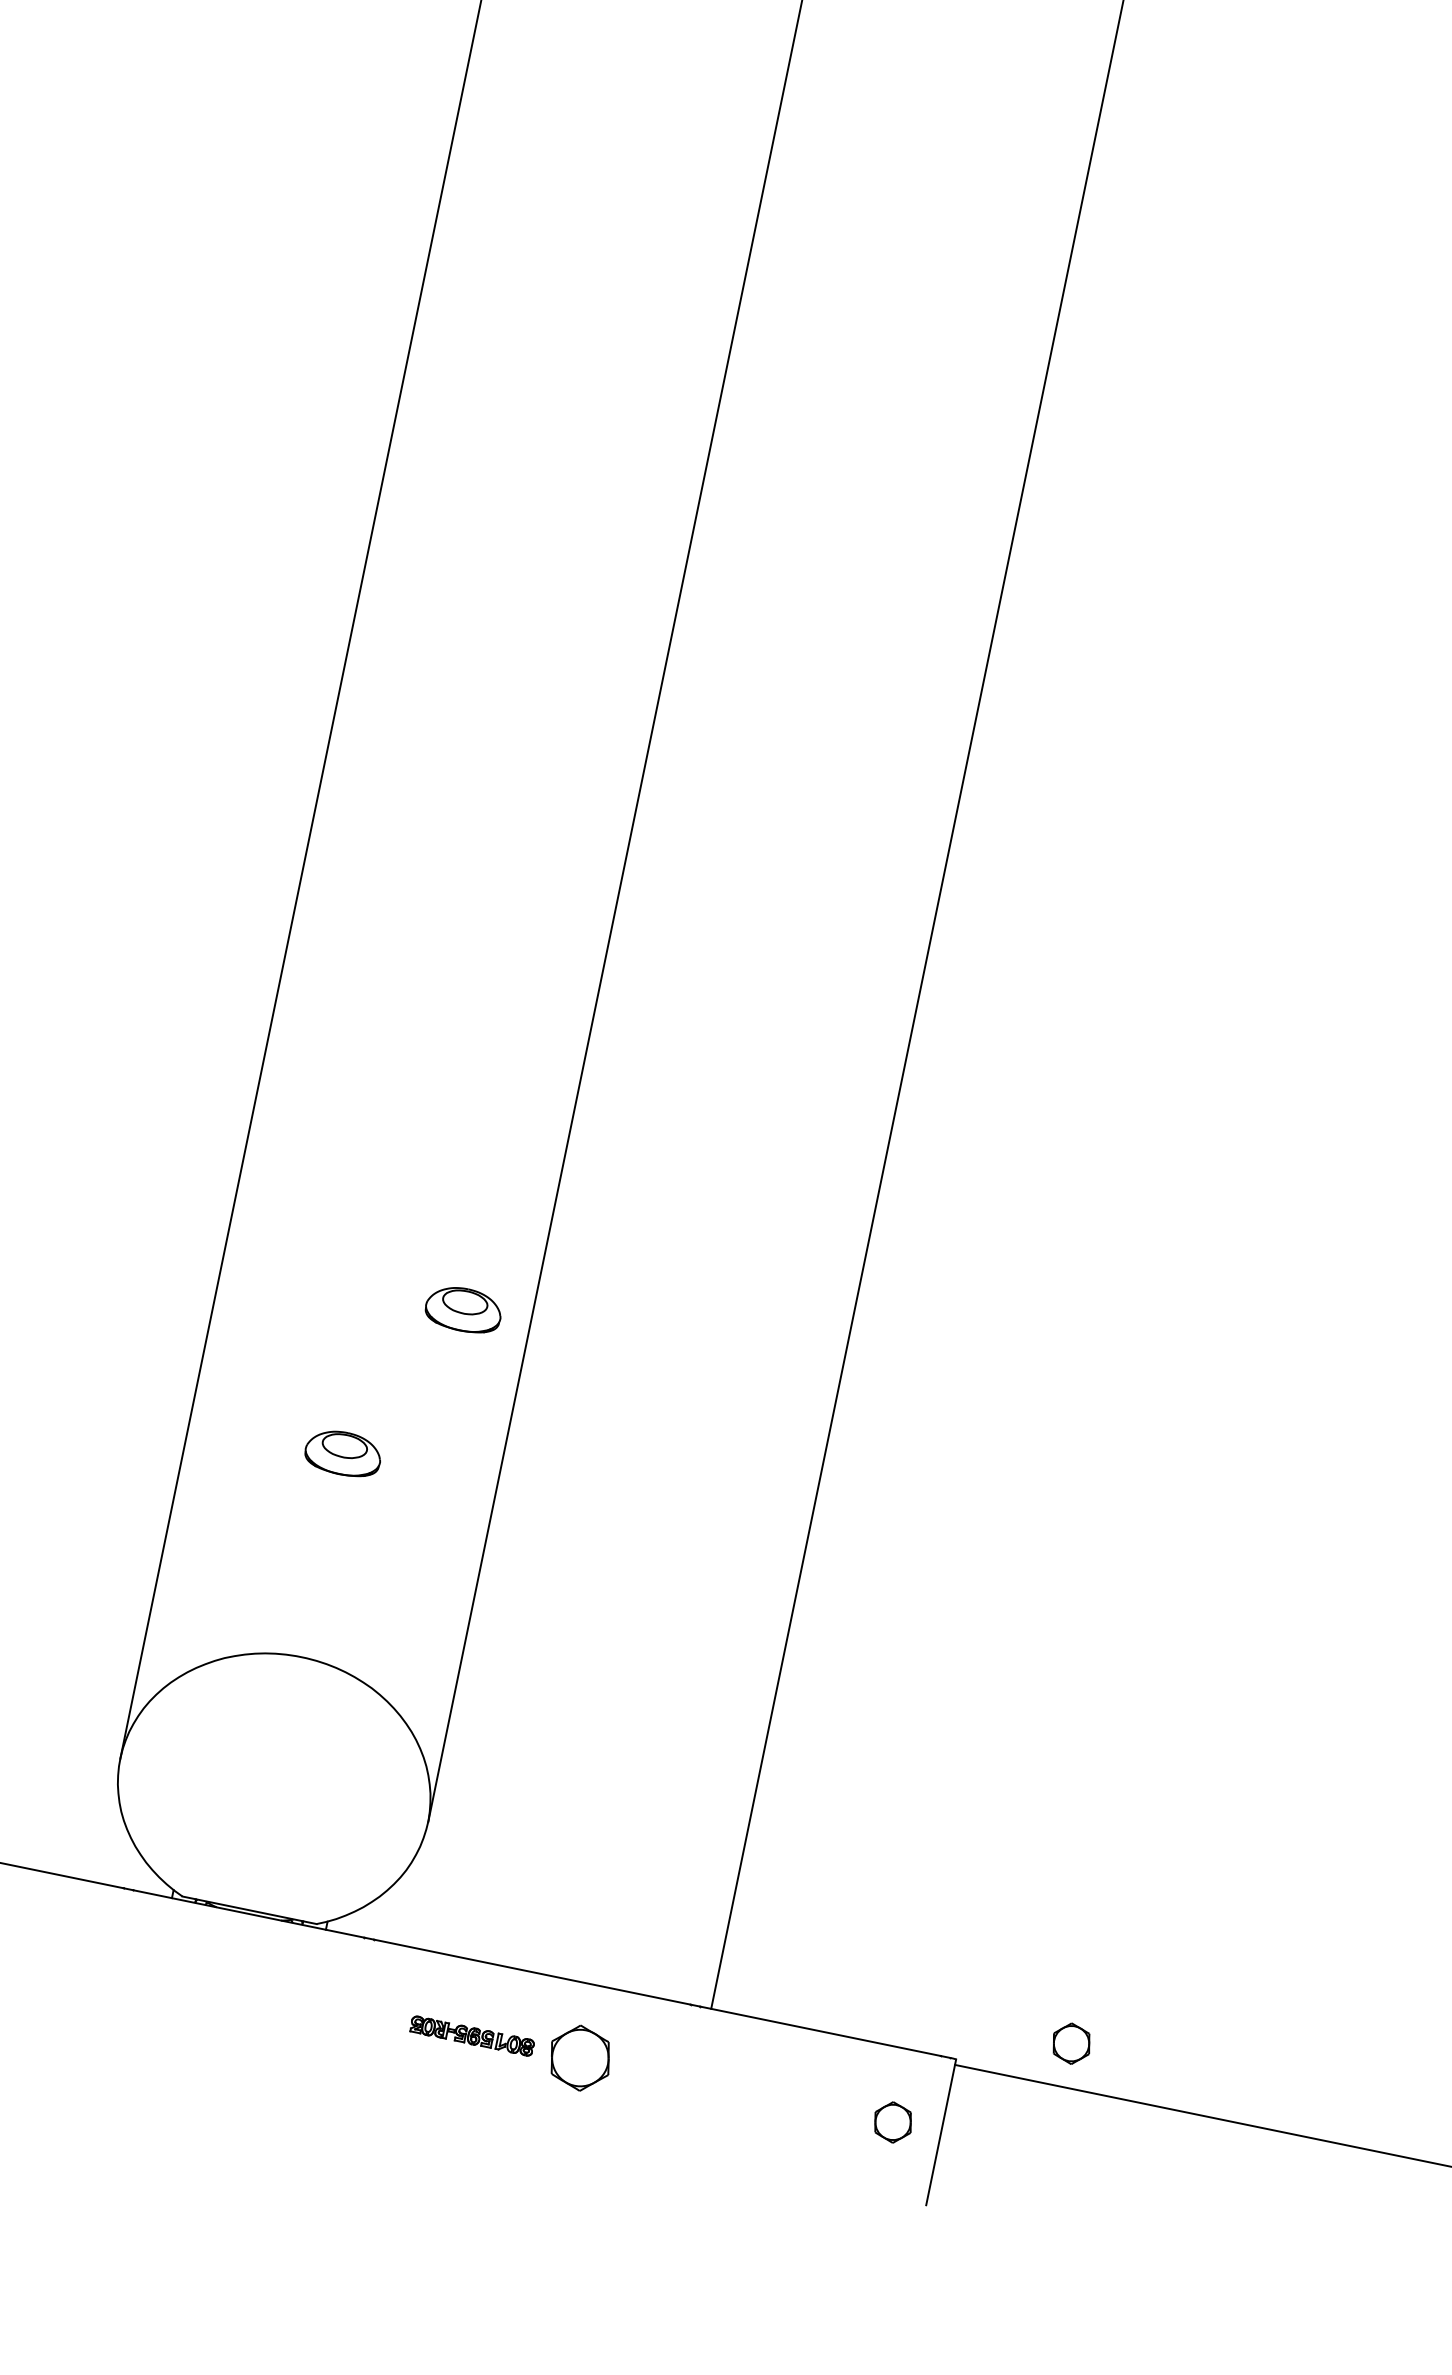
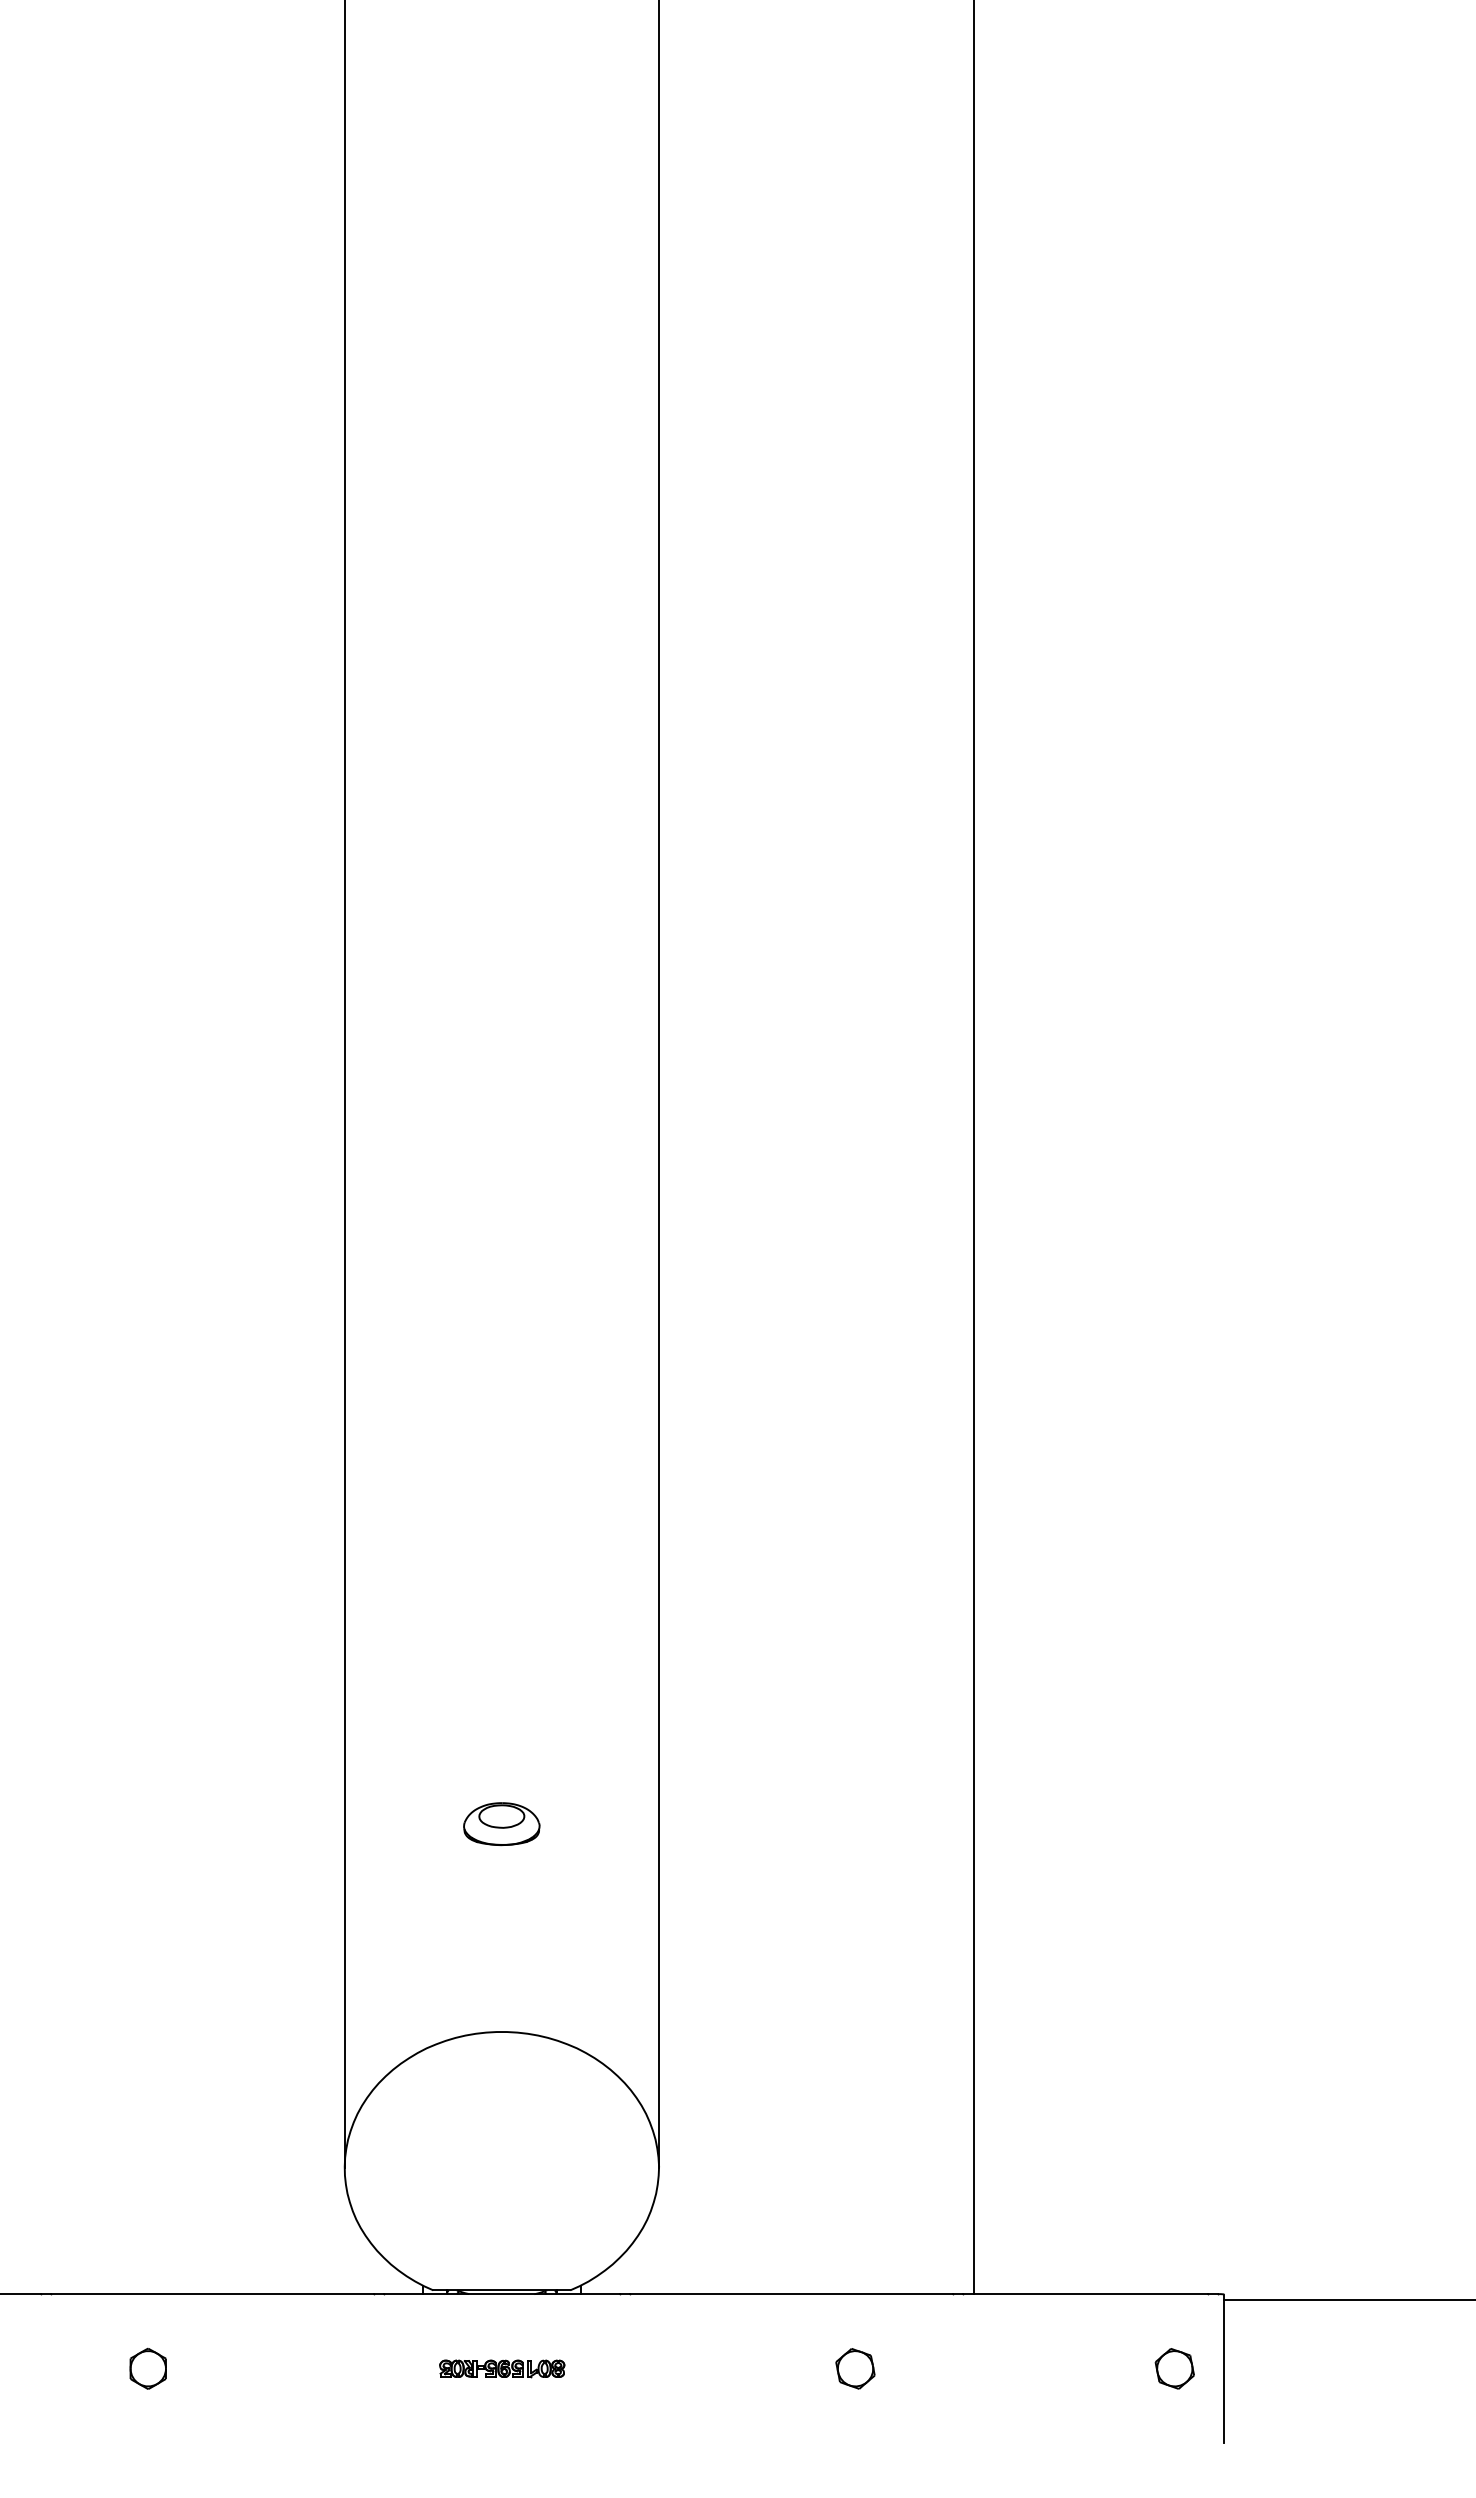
part: (463, 1310) -> (590, 1659), removed
part: (472, 2035) -> (502, 2368), moved
part: (1071, 2043) -> (1333, 2255), removed
part: (580, 2057) -> (855, 2368), size x0.62

